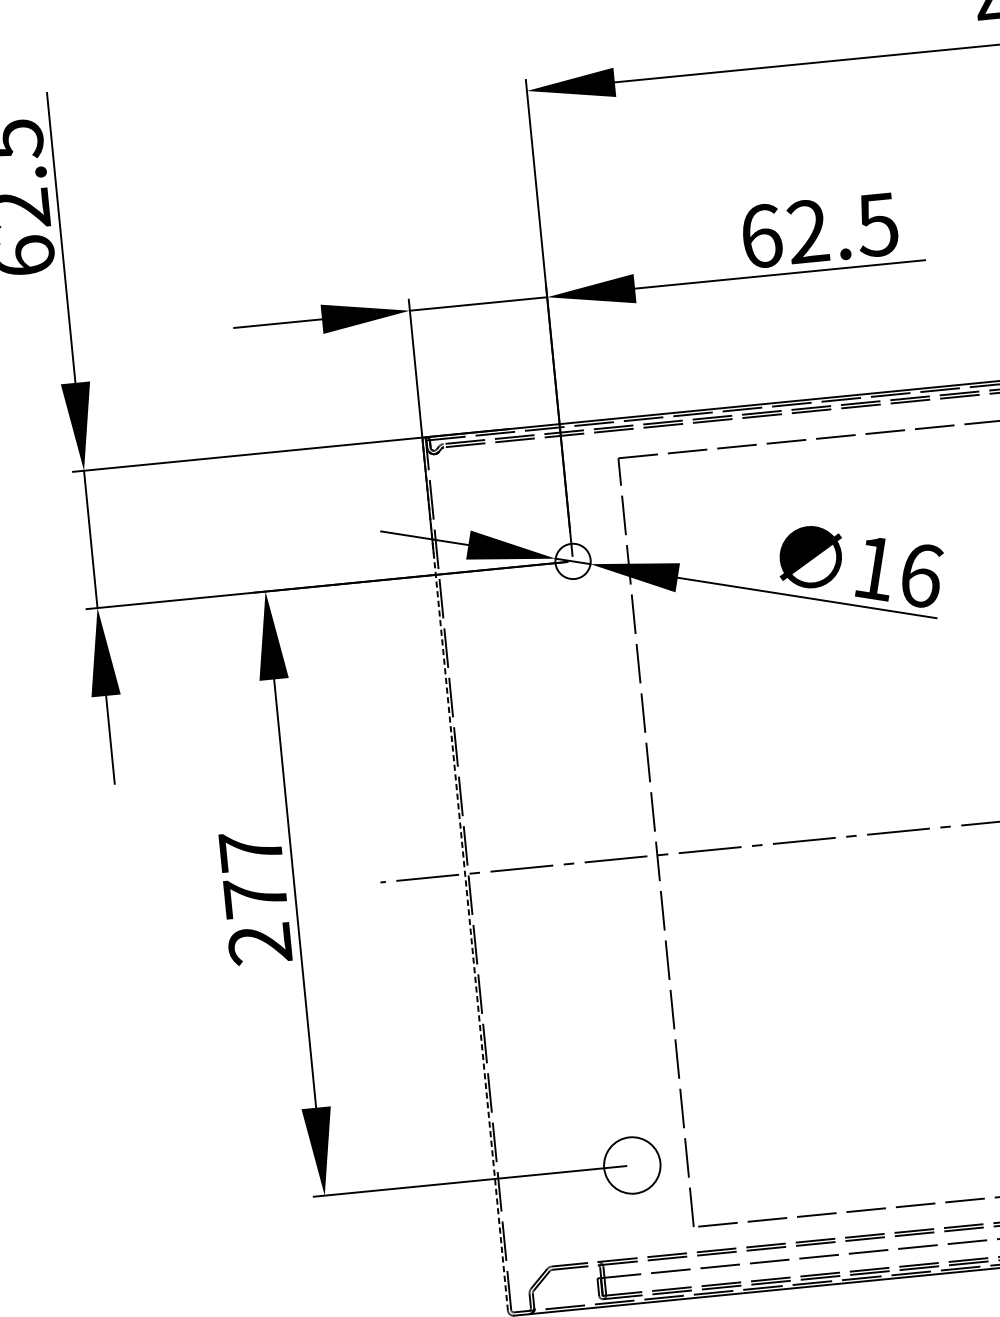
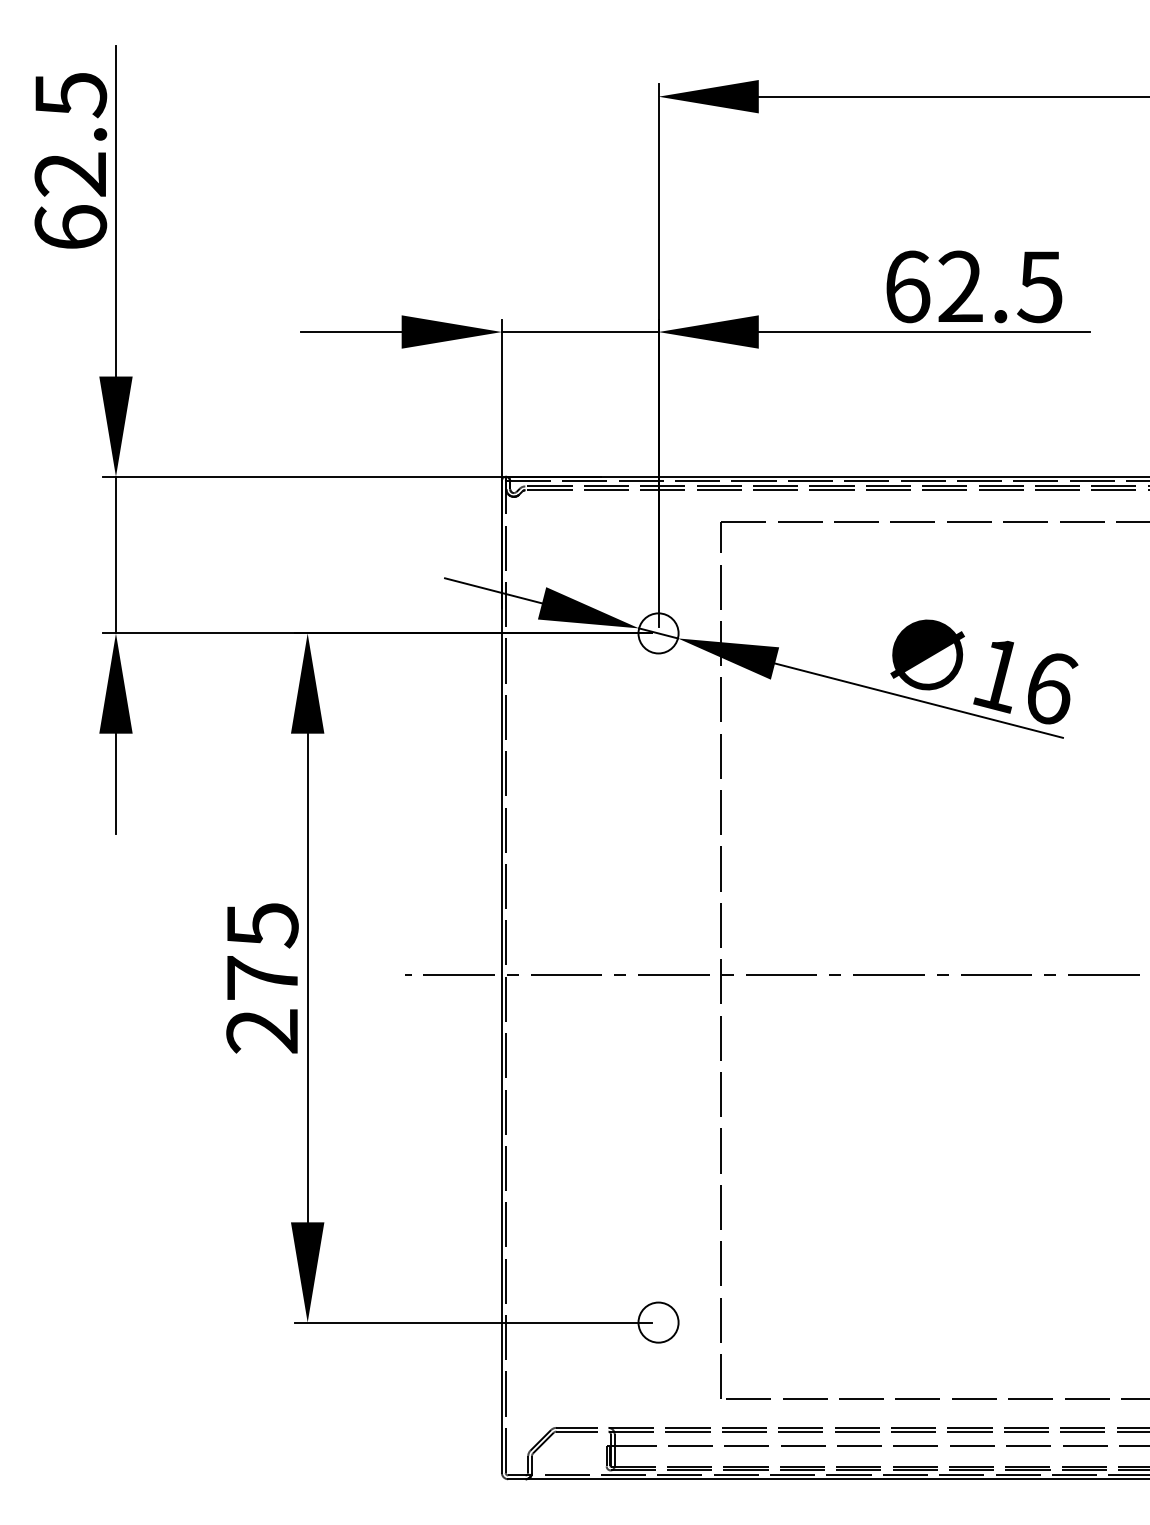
text: (251, 851) -> (262, 925), 277 -> 275
line: (464, 875) -> (501, 976), dashed -> solid
circle: (632, 1165) -> (658, 1322), size x0.62

